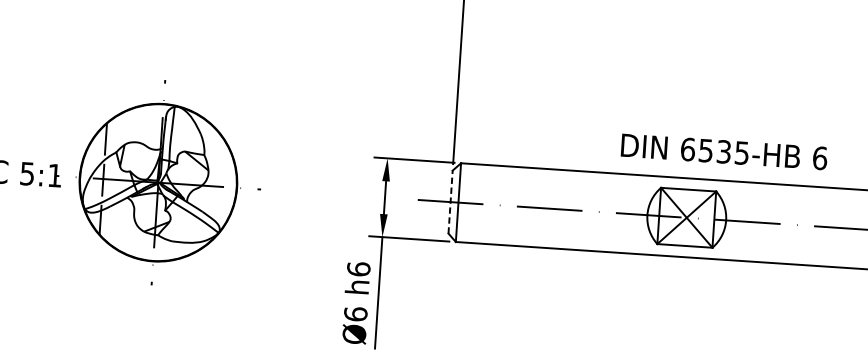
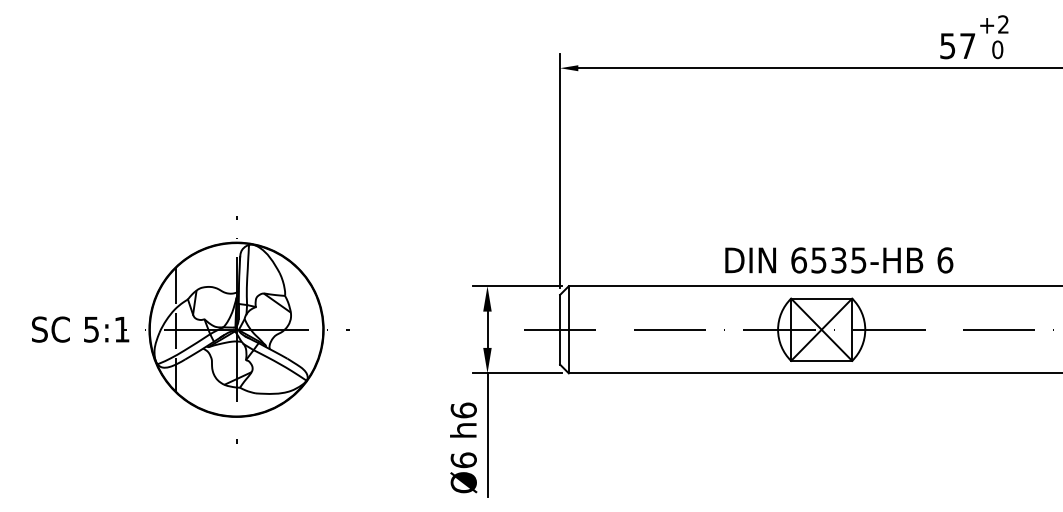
text: (724, 152) -> (839, 260), moved
line: (450, 201) -> (560, 329), dashed -> solid

